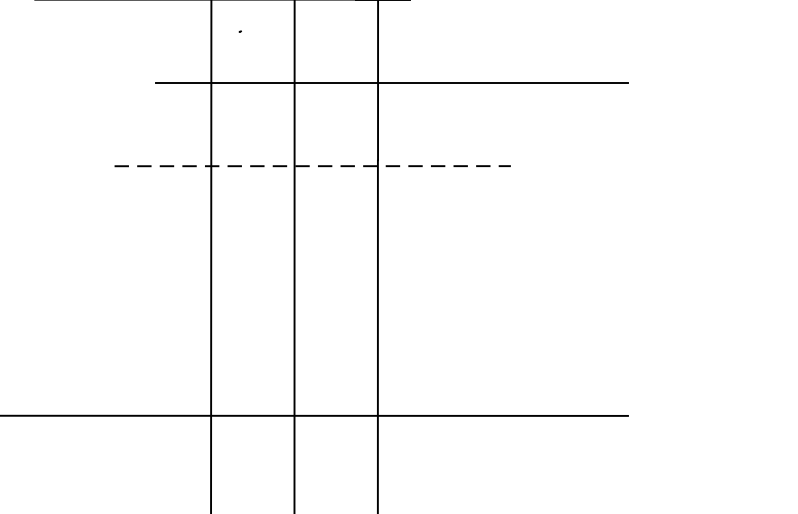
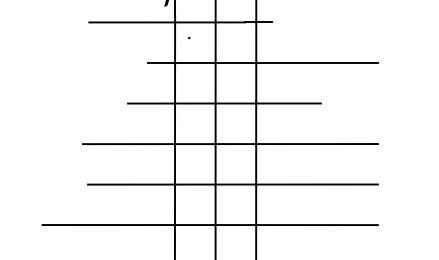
line: (312, 166) -> (224, 103), dashed -> solid
line: (325, 250) -> (230, 144), added
line: (329, 332) -> (232, 184), added

